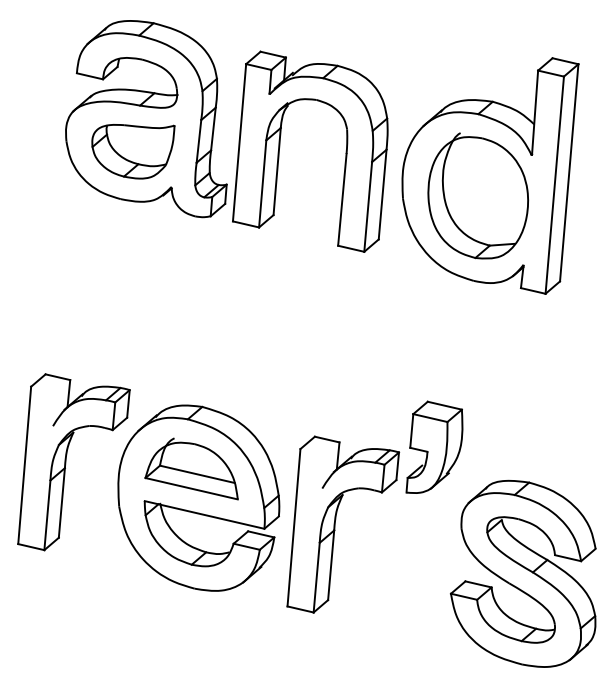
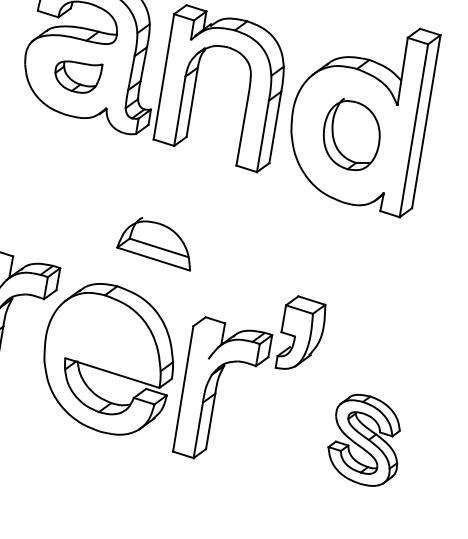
part: (133, 151) -> (78, 77), size x0.7
part: (477, 195) -> (351, 134), size x0.7
part: (191, 468) -> (154, 242), moved
part: (522, 573) -> (363, 440), size x0.6

